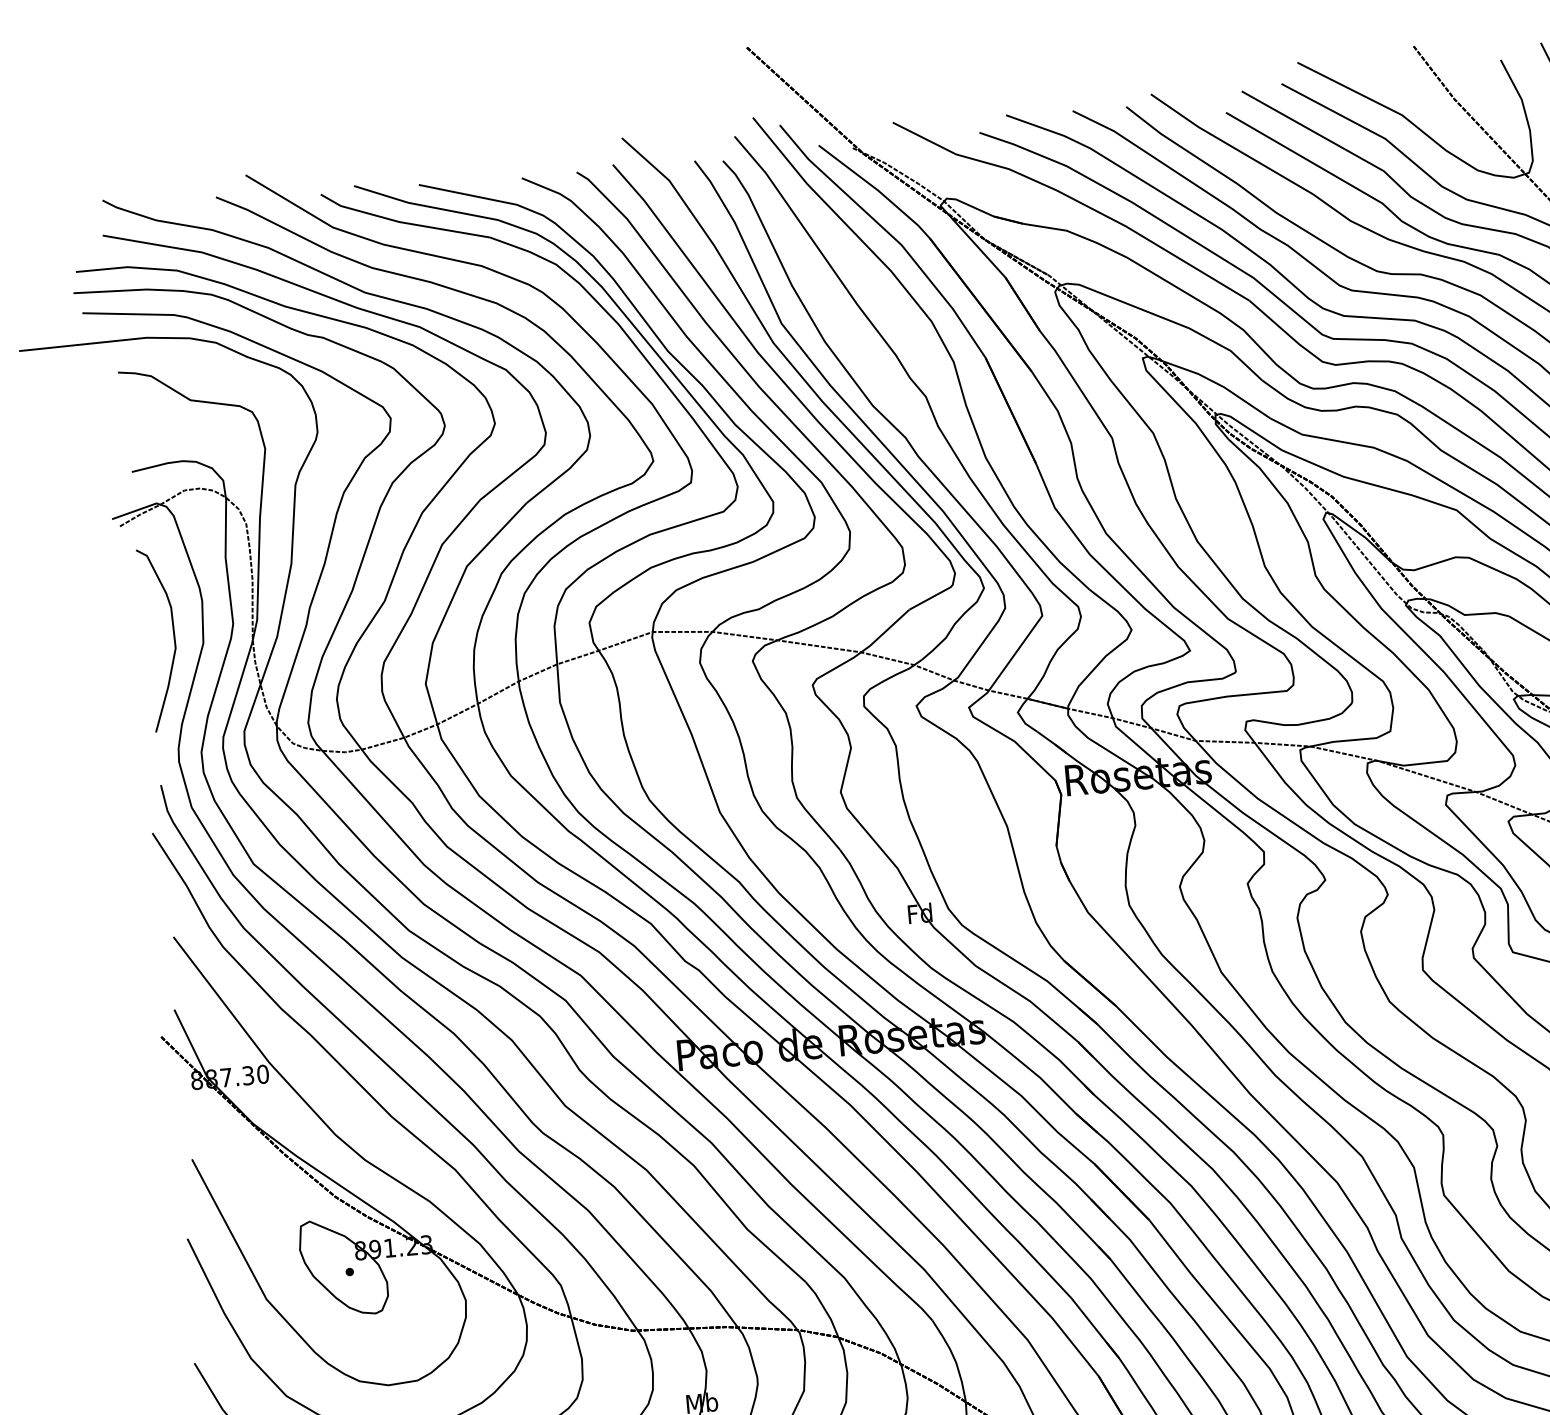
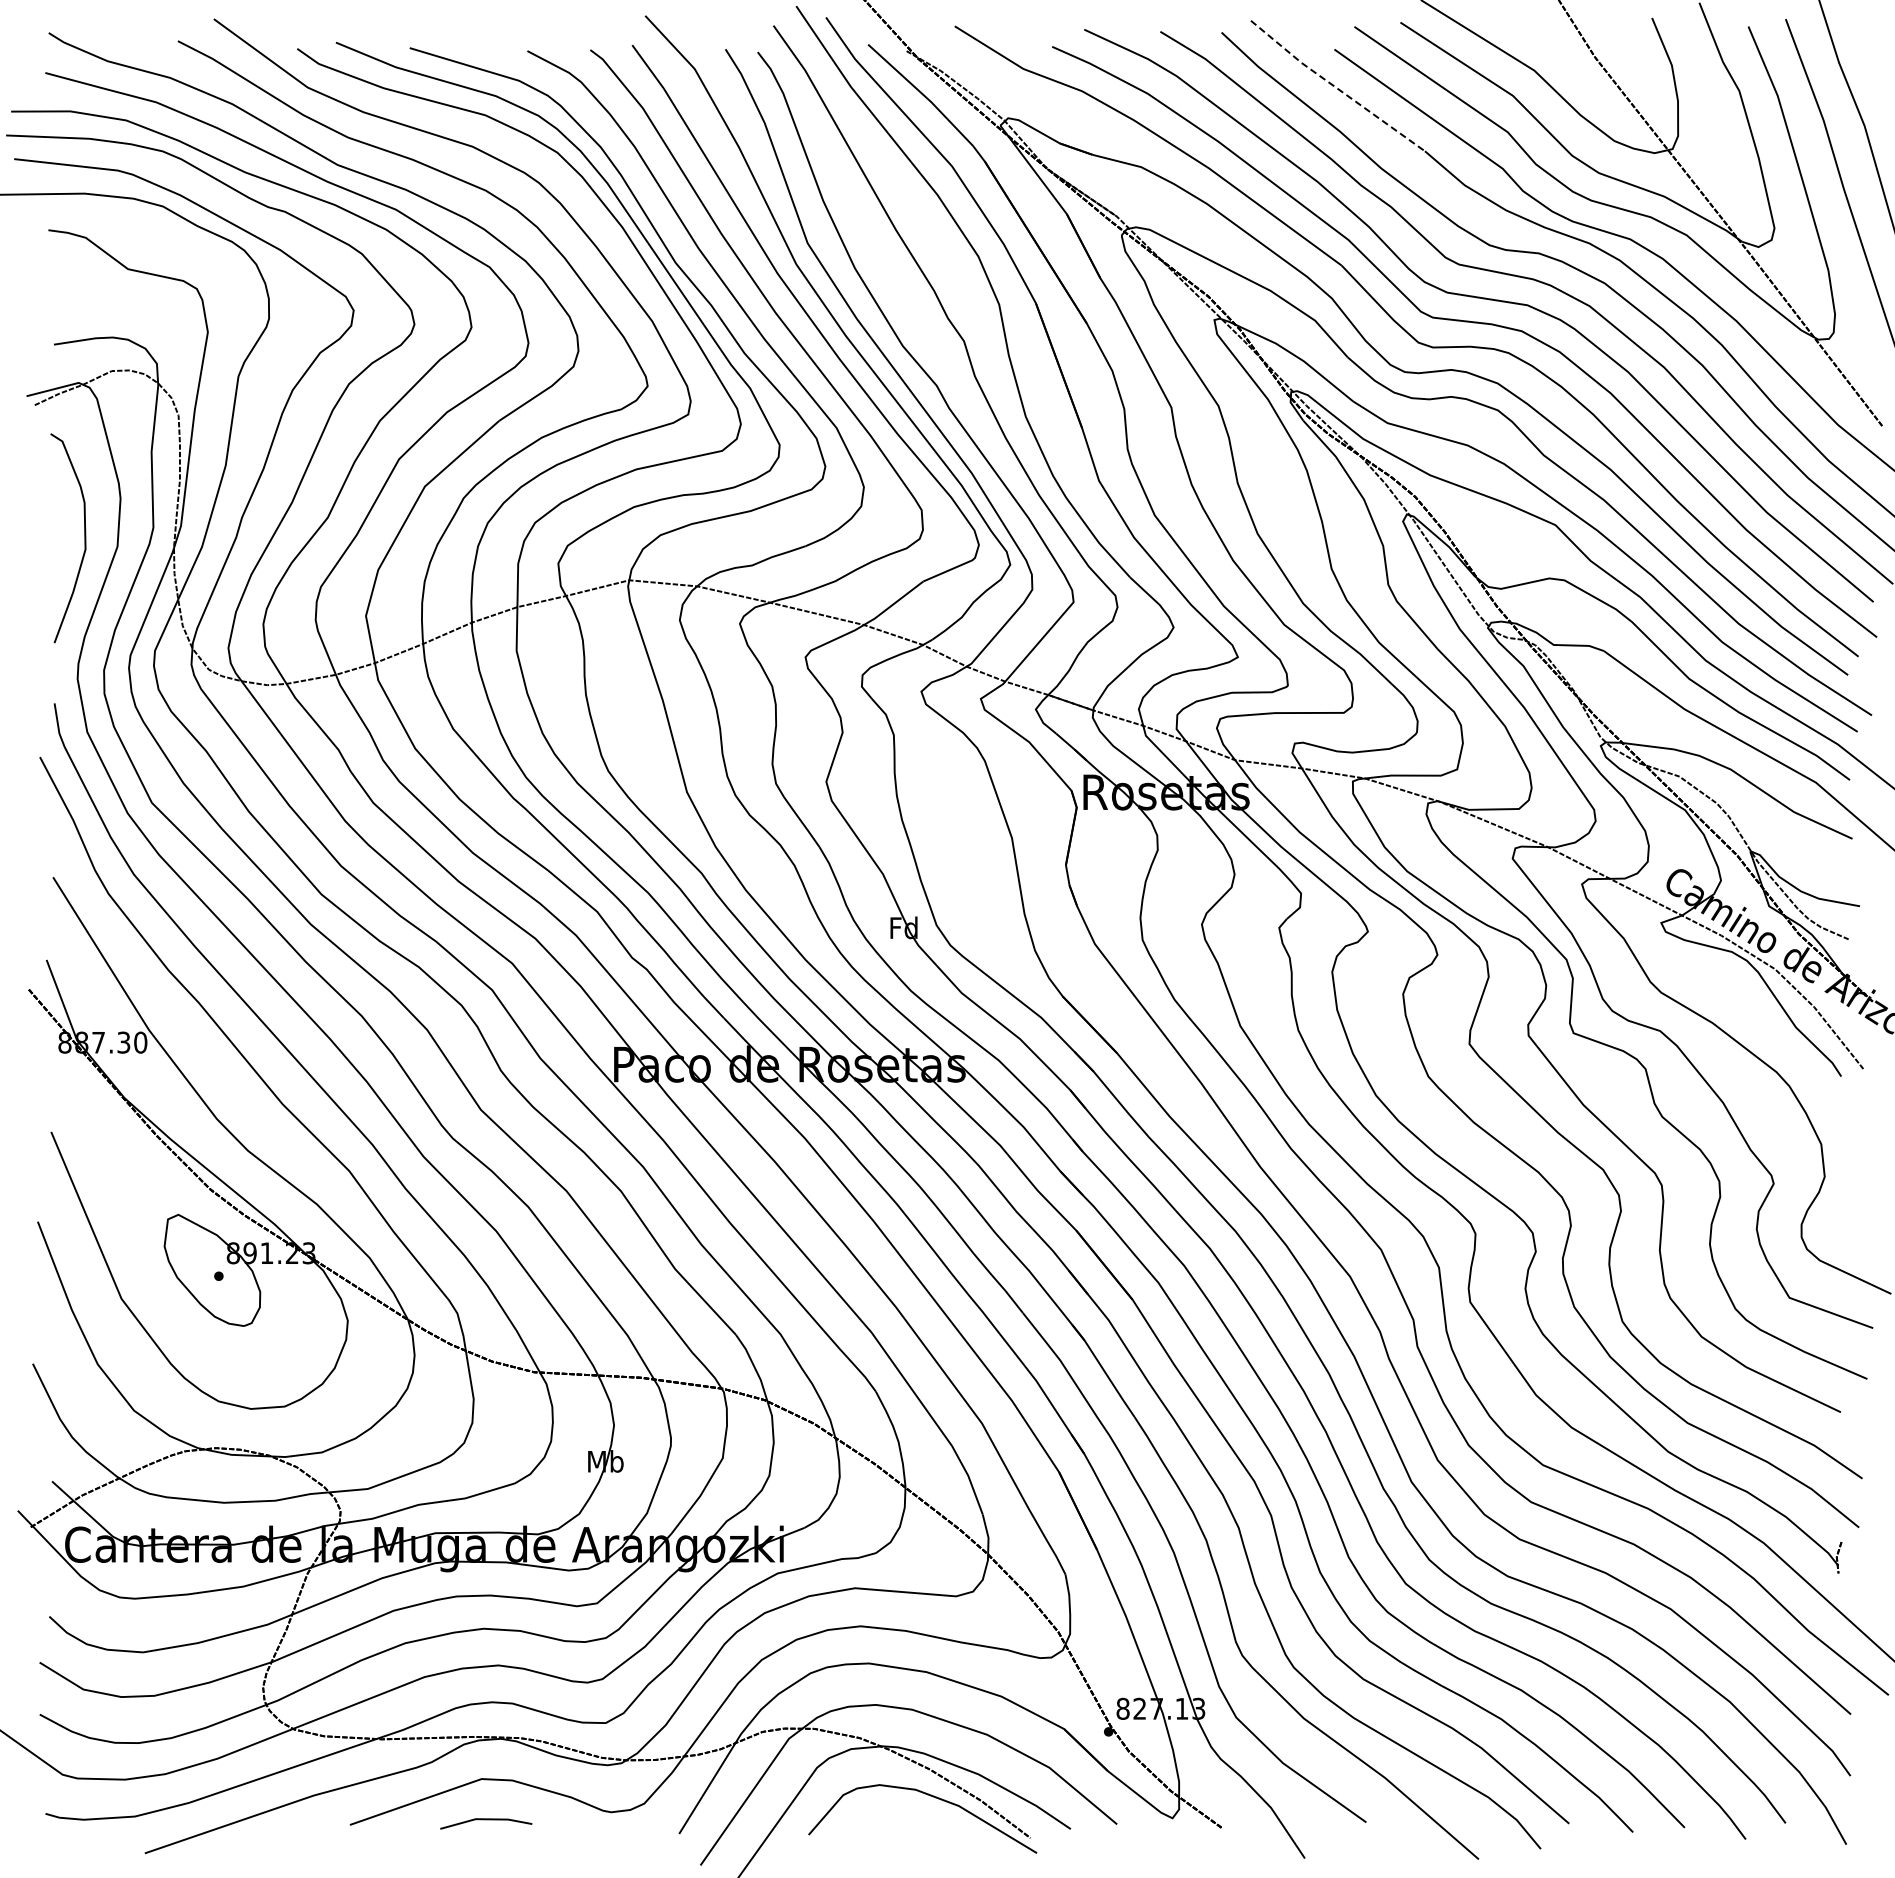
line: (1229, 145) -> (1335, 87), solid -> dashed

